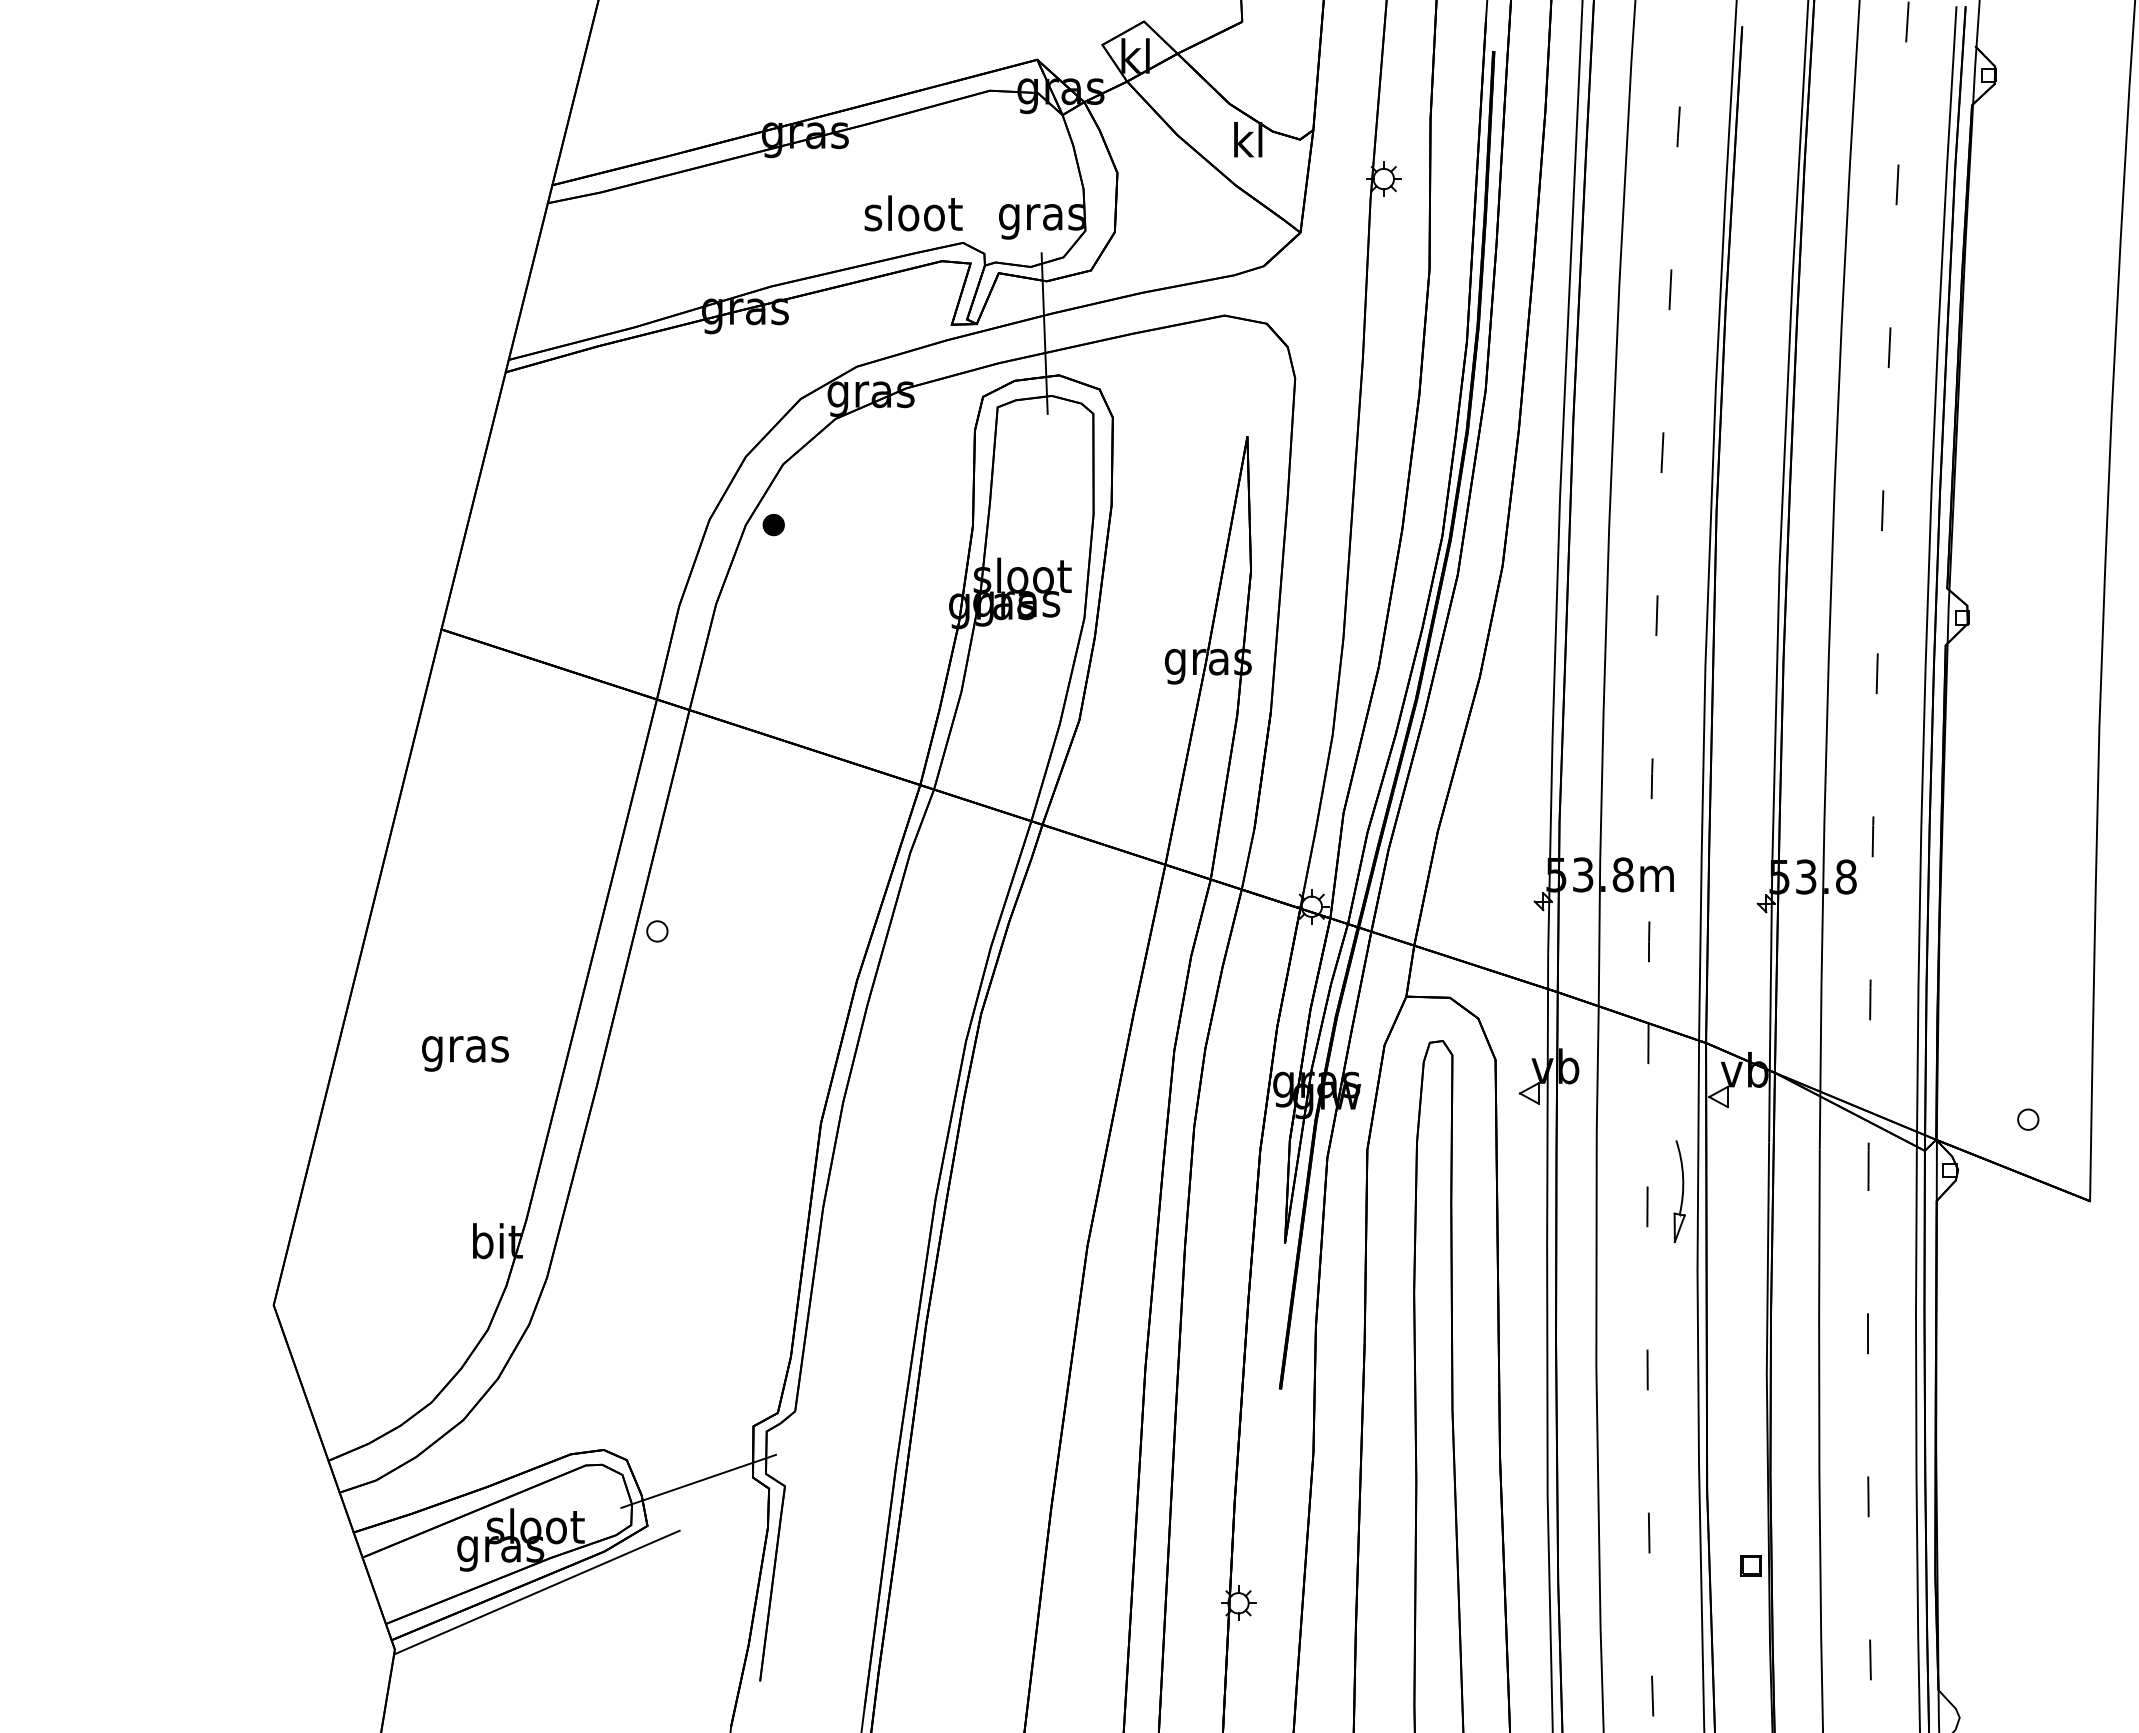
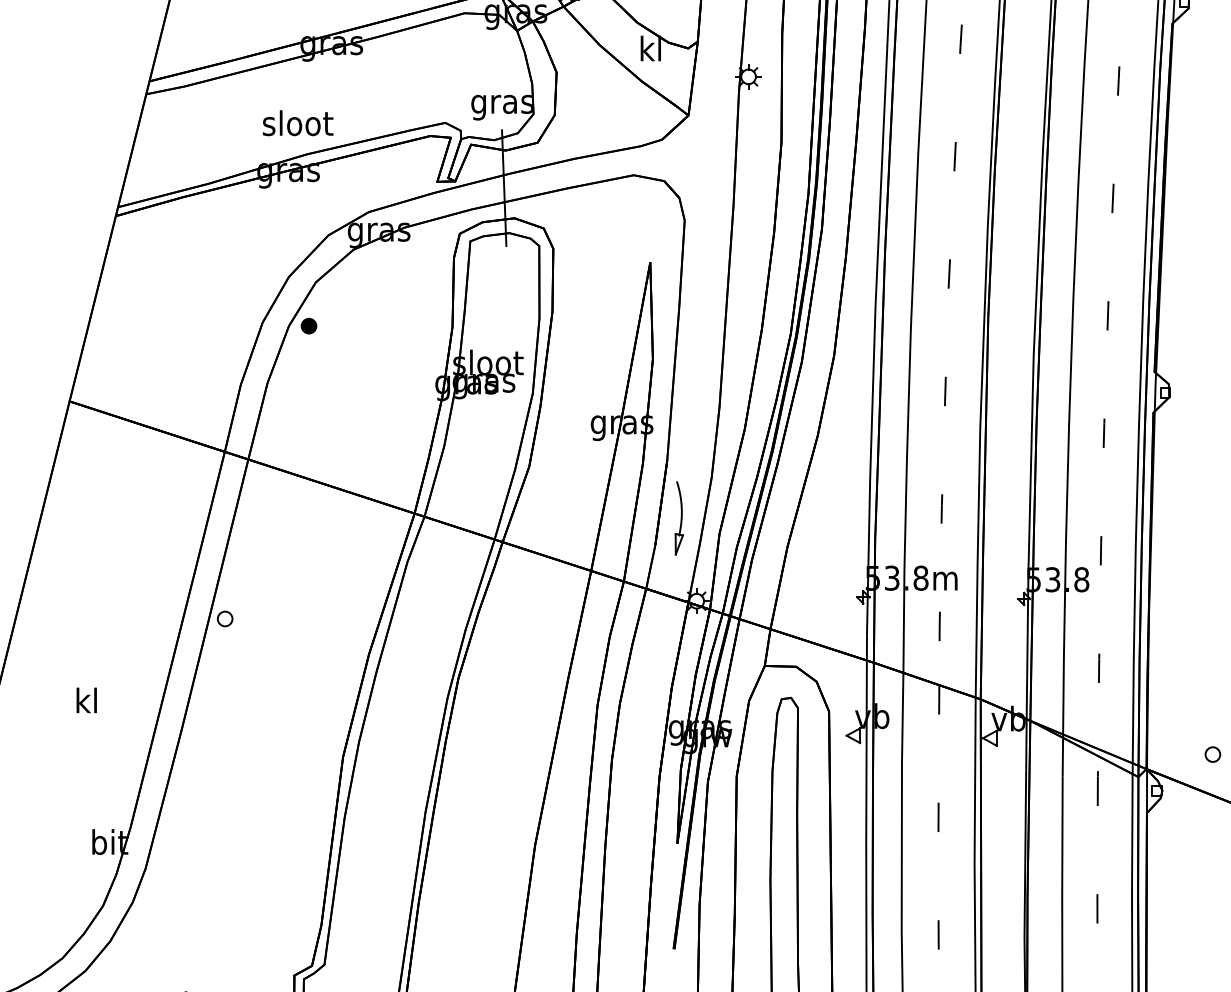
text: (913, 213) -> (298, 123), moved
text: (465, 1048) -> (86, 703), gras -> kl
part: (1679, 1191) -> (679, 518), moved

